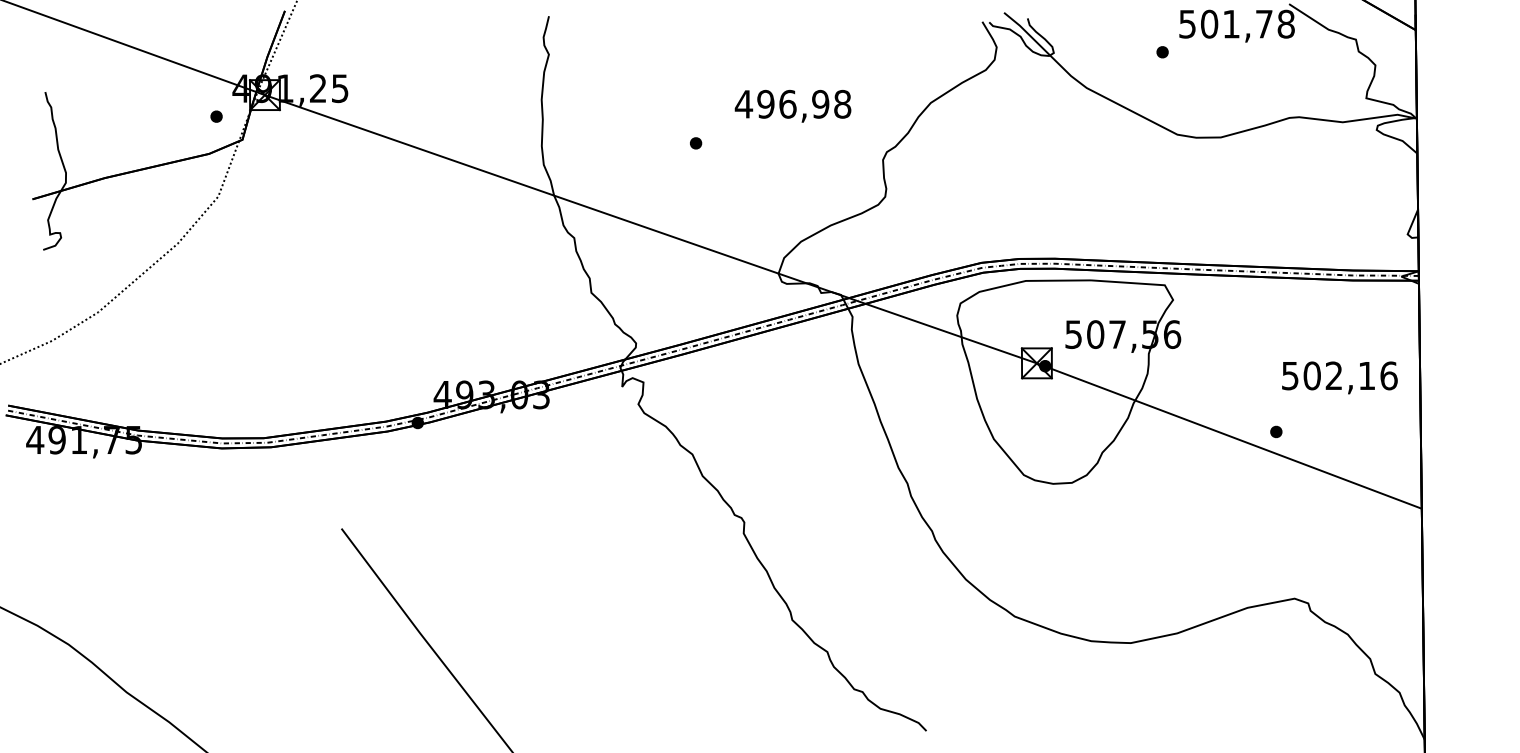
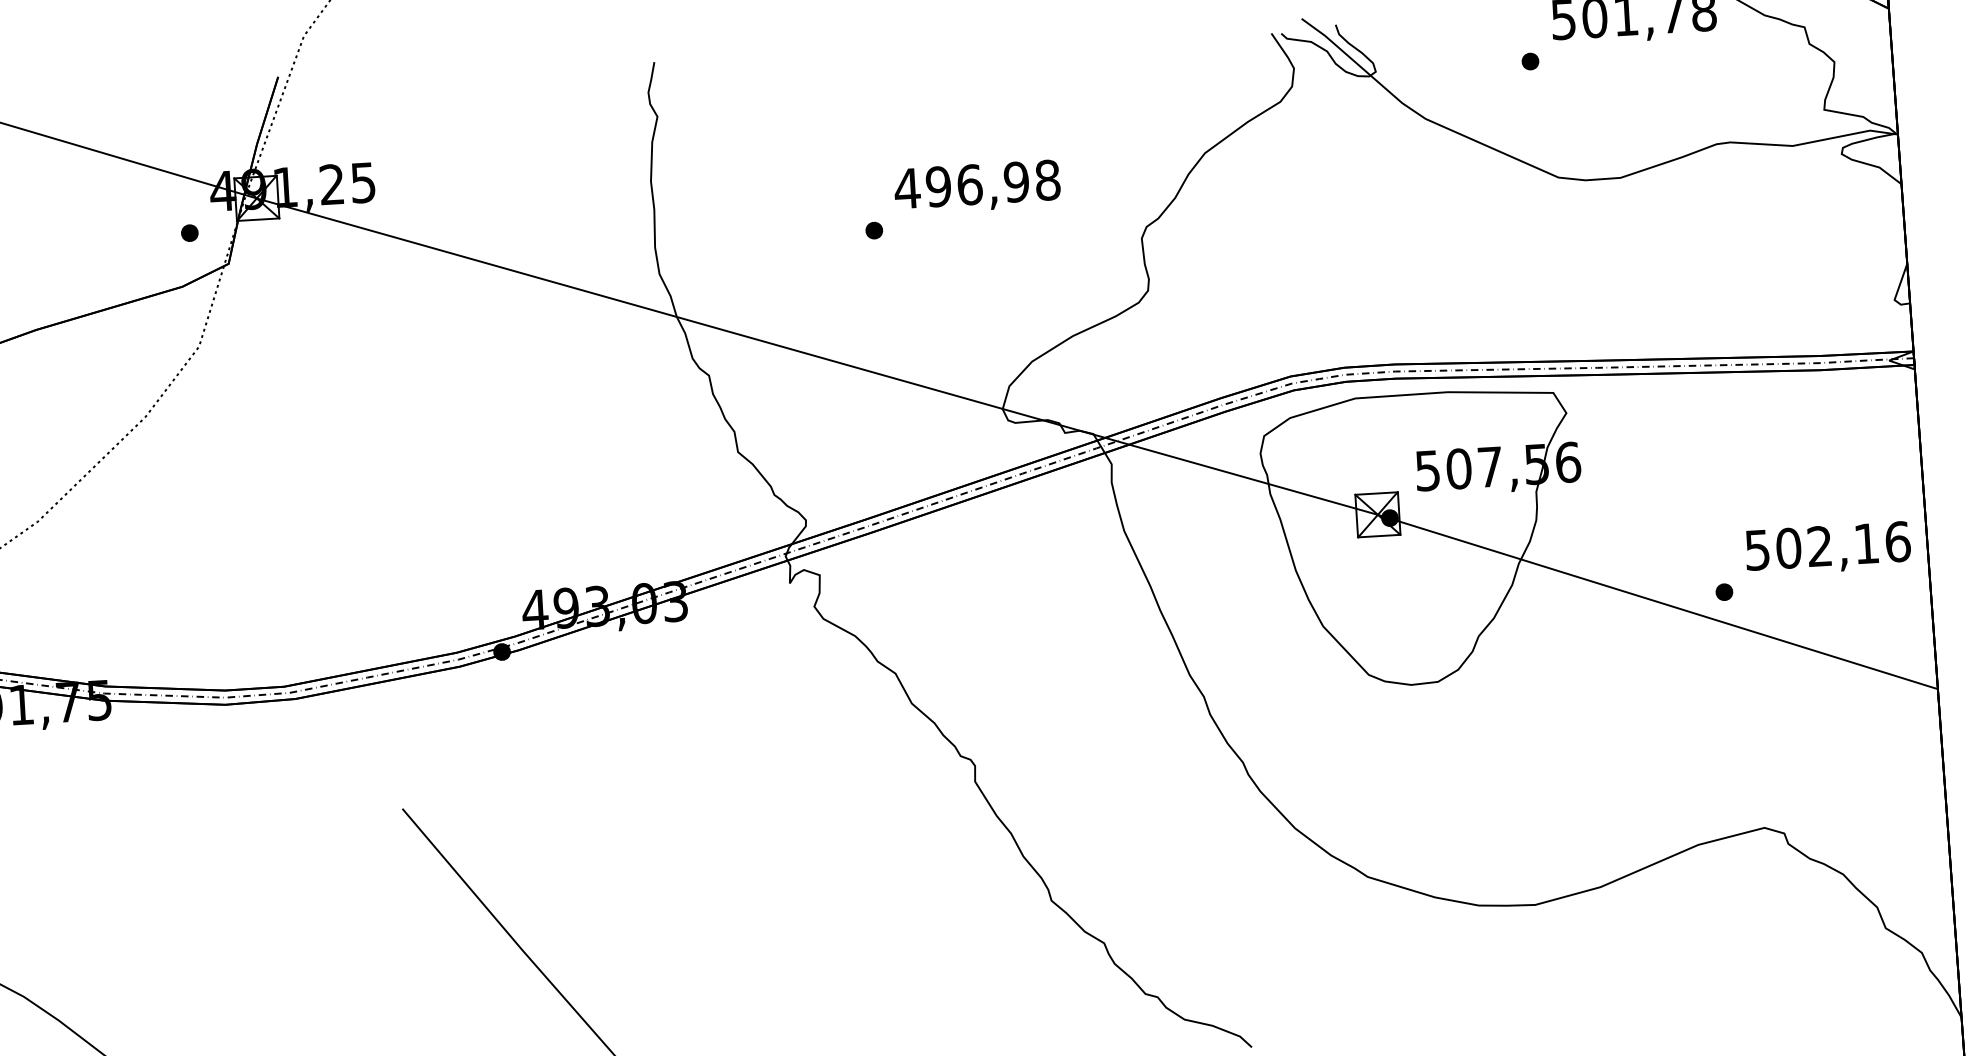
text: (792, 106) -> (976, 187), moved
text: (1339, 377) -> (1827, 548), moved

